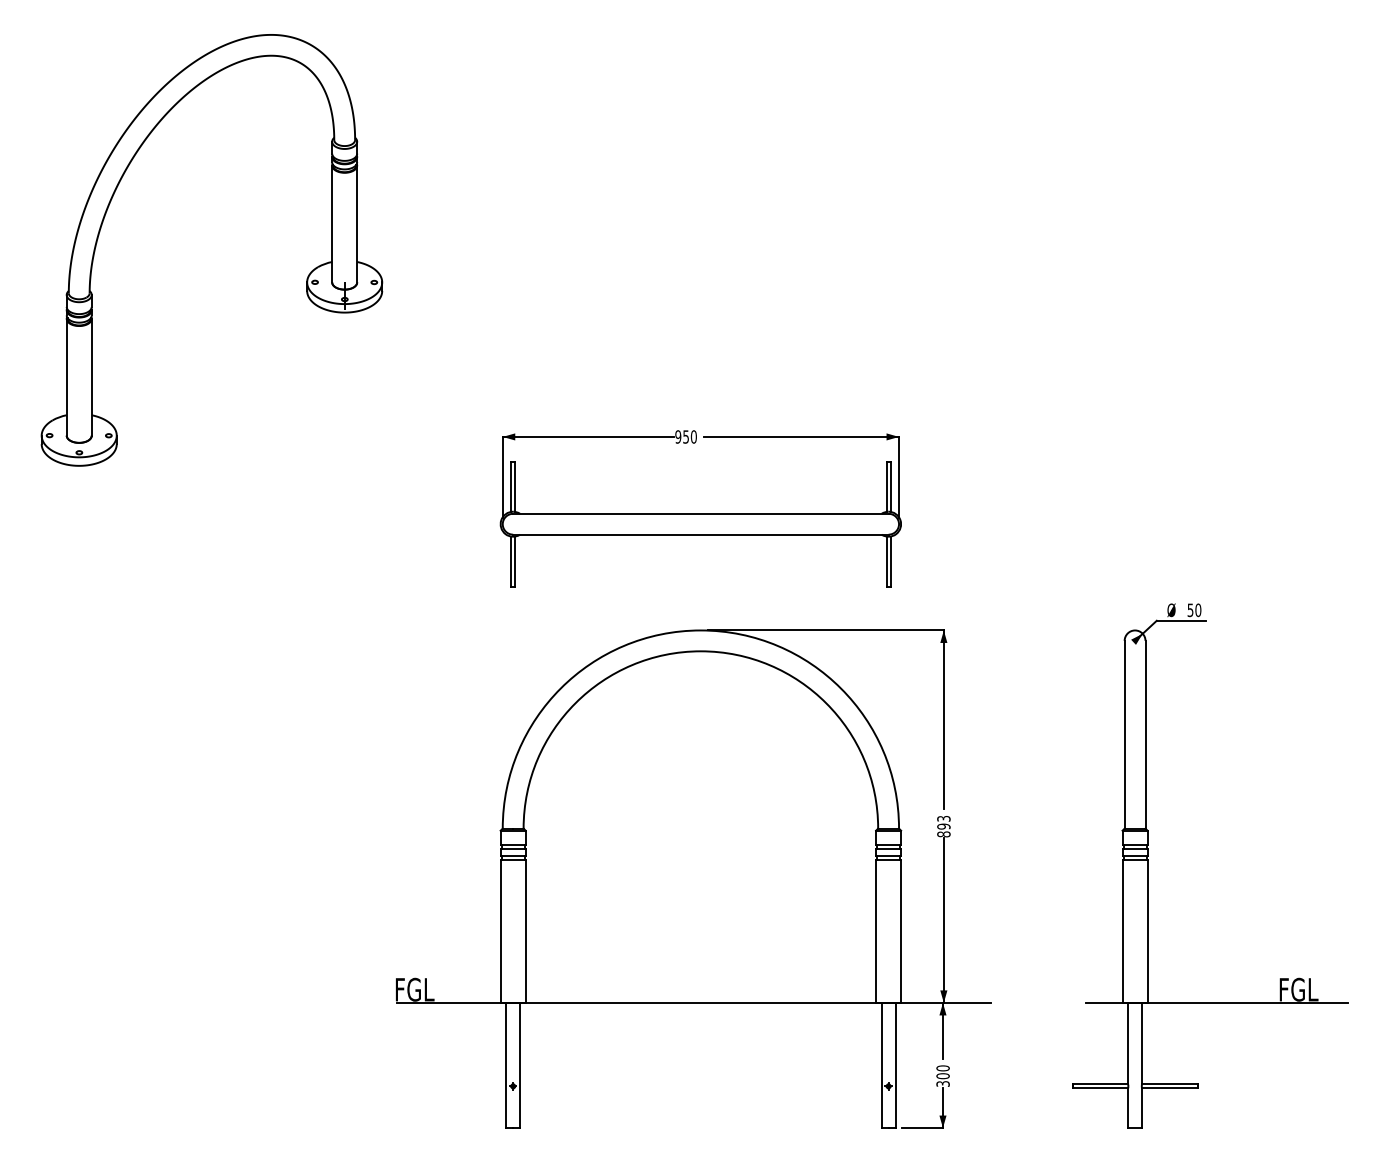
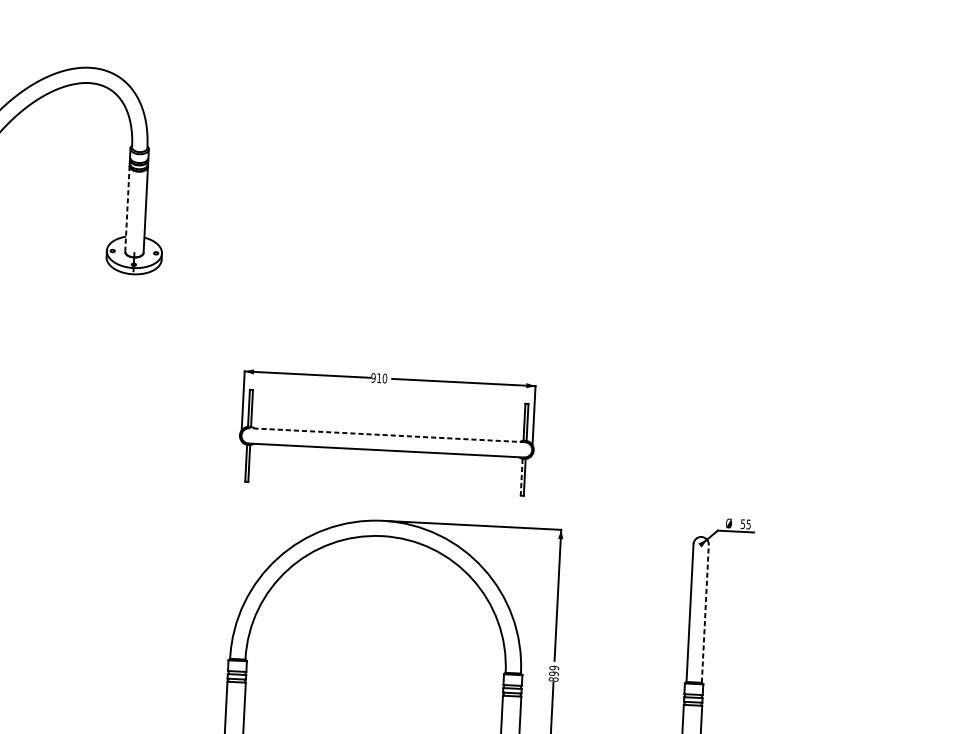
line: (332, 224) -> (127, 209), solid -> dashed
text: (685, 436) -> (378, 377), 950 -> 910
line: (700, 513) -> (386, 434), solid -> dashed
line: (886, 562) -> (521, 477), solid -> dashed
text: (1198, 610) -> (748, 524), 50 -> 55
line: (1145, 734) -> (705, 613), solid -> dashed
text: (943, 818) -> (553, 667), 893 -> 899

